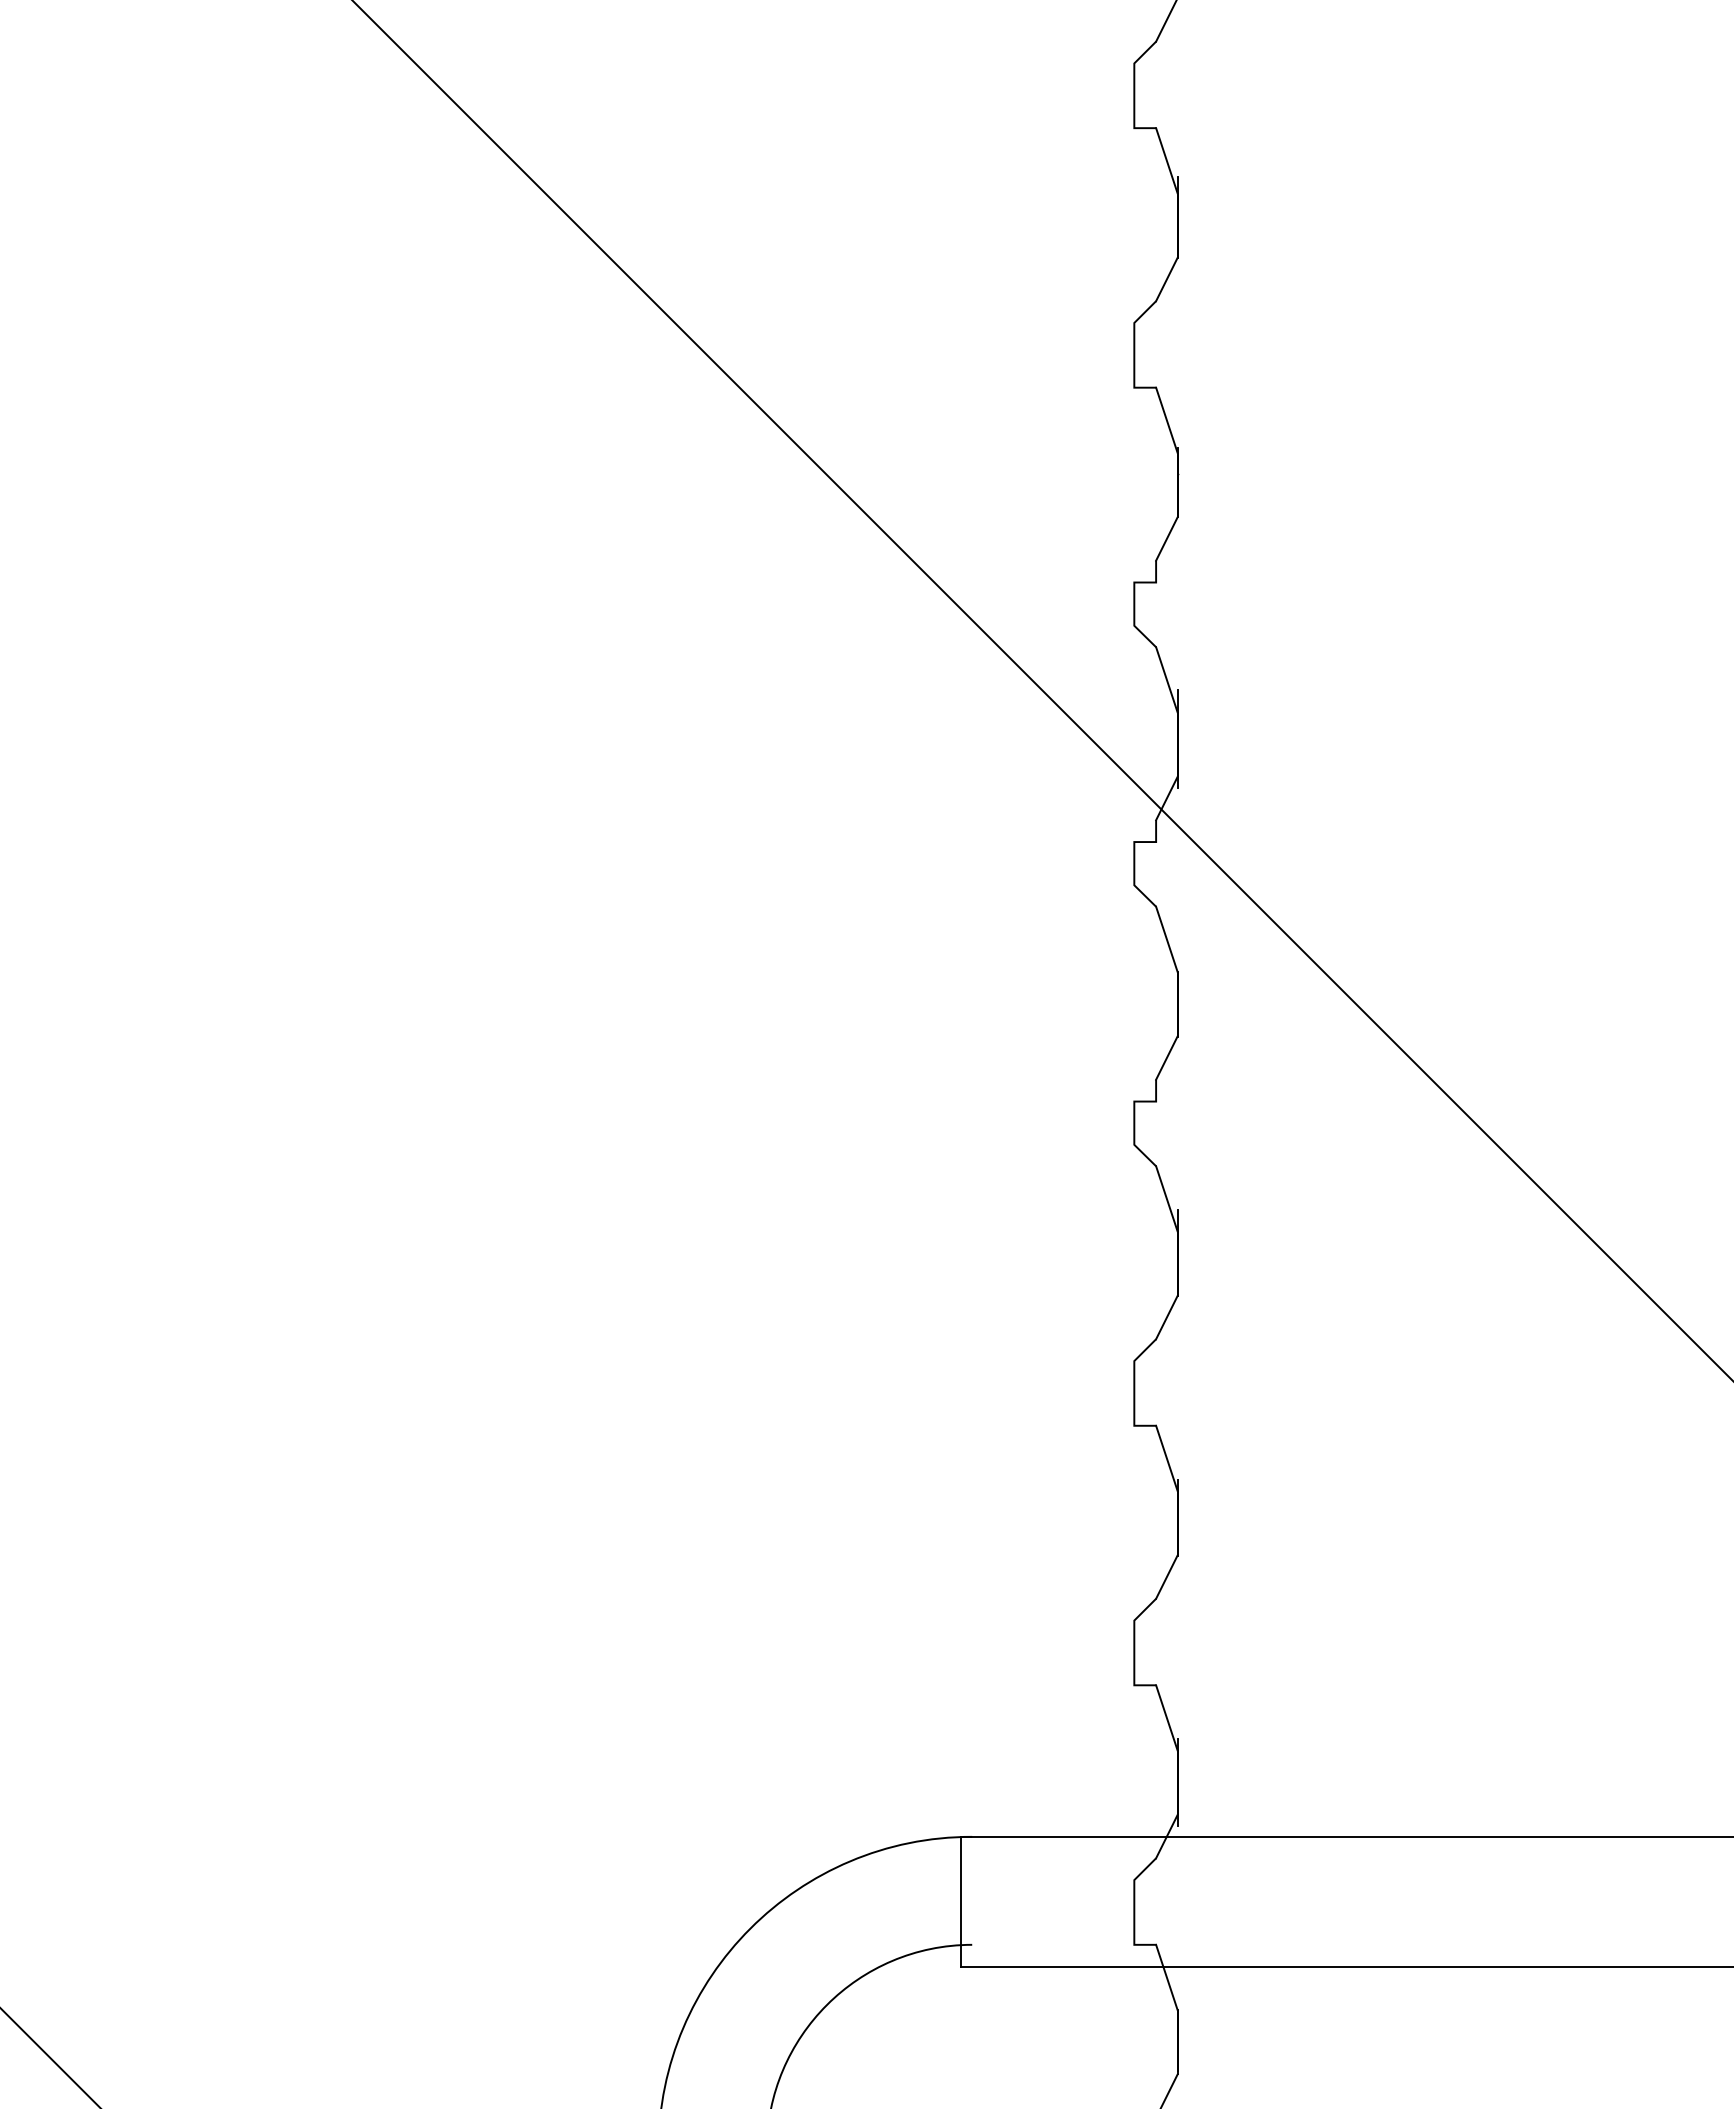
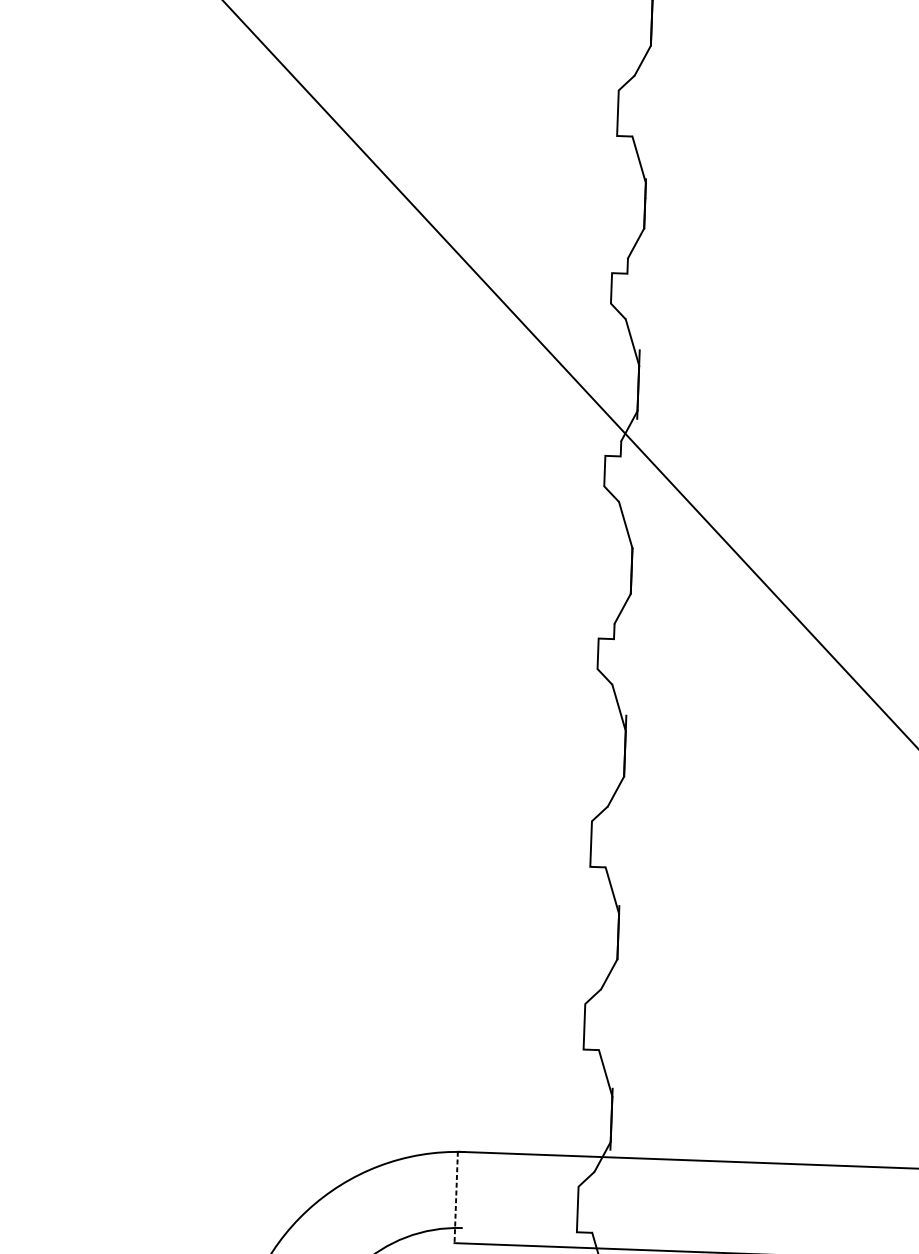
line: (961, 1901) -> (456, 1197), solid -> dashed

